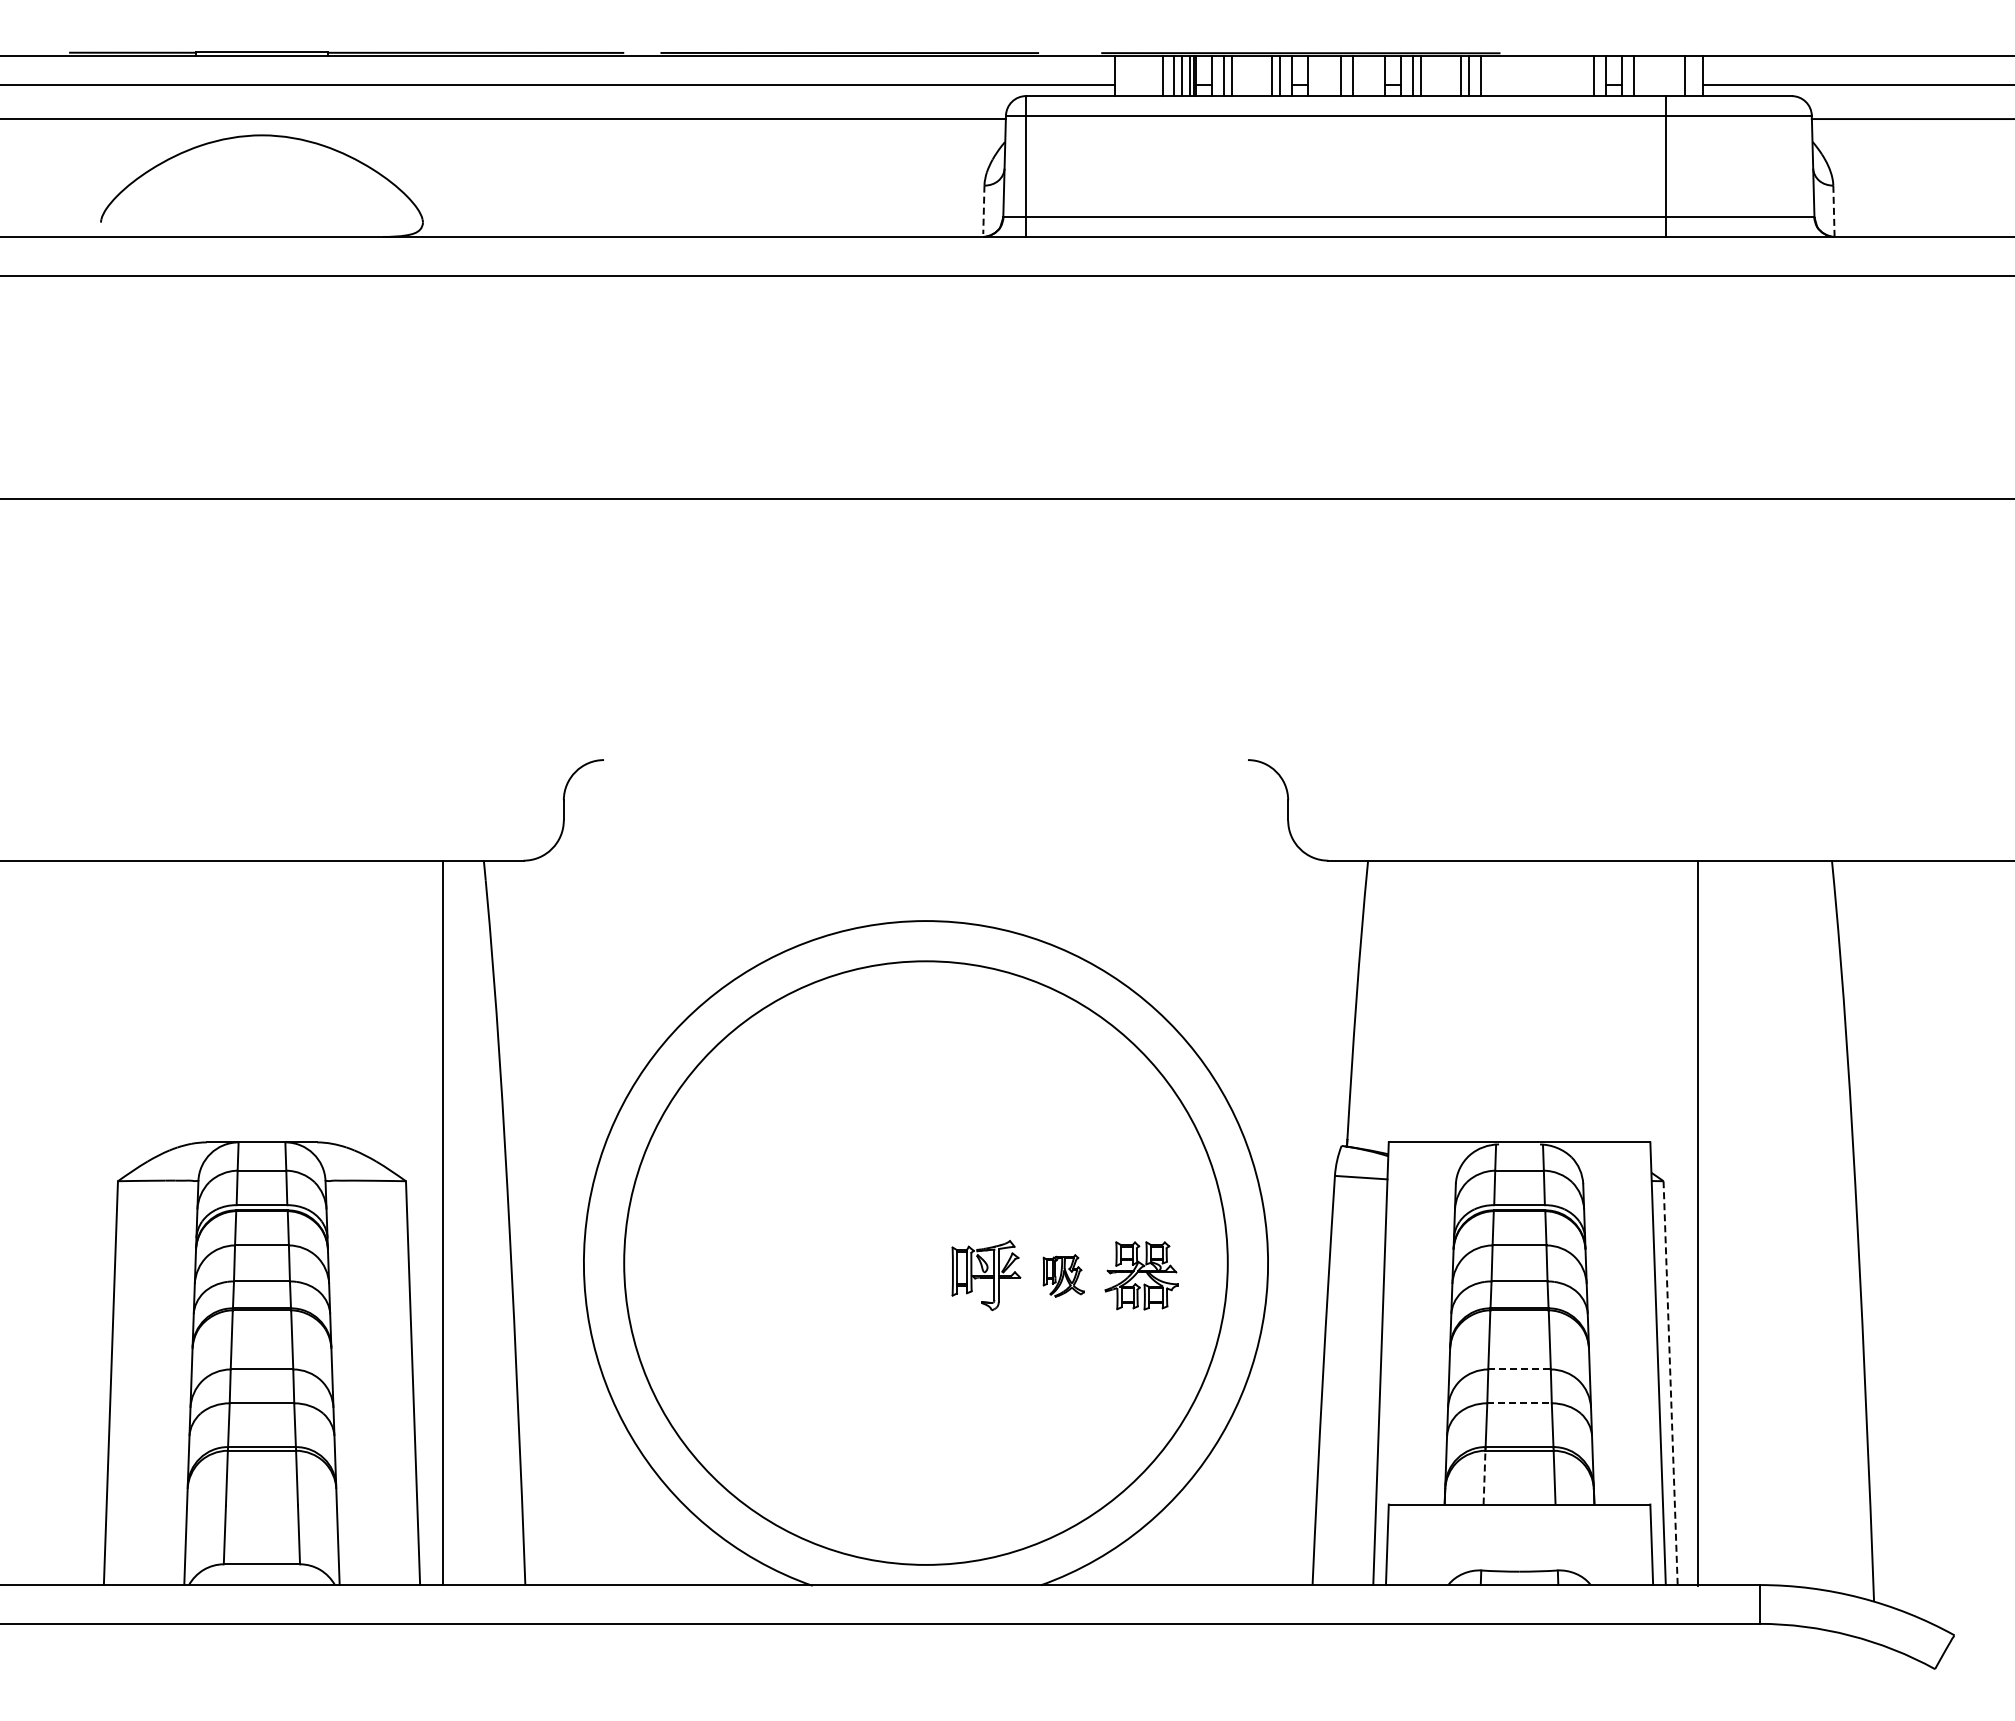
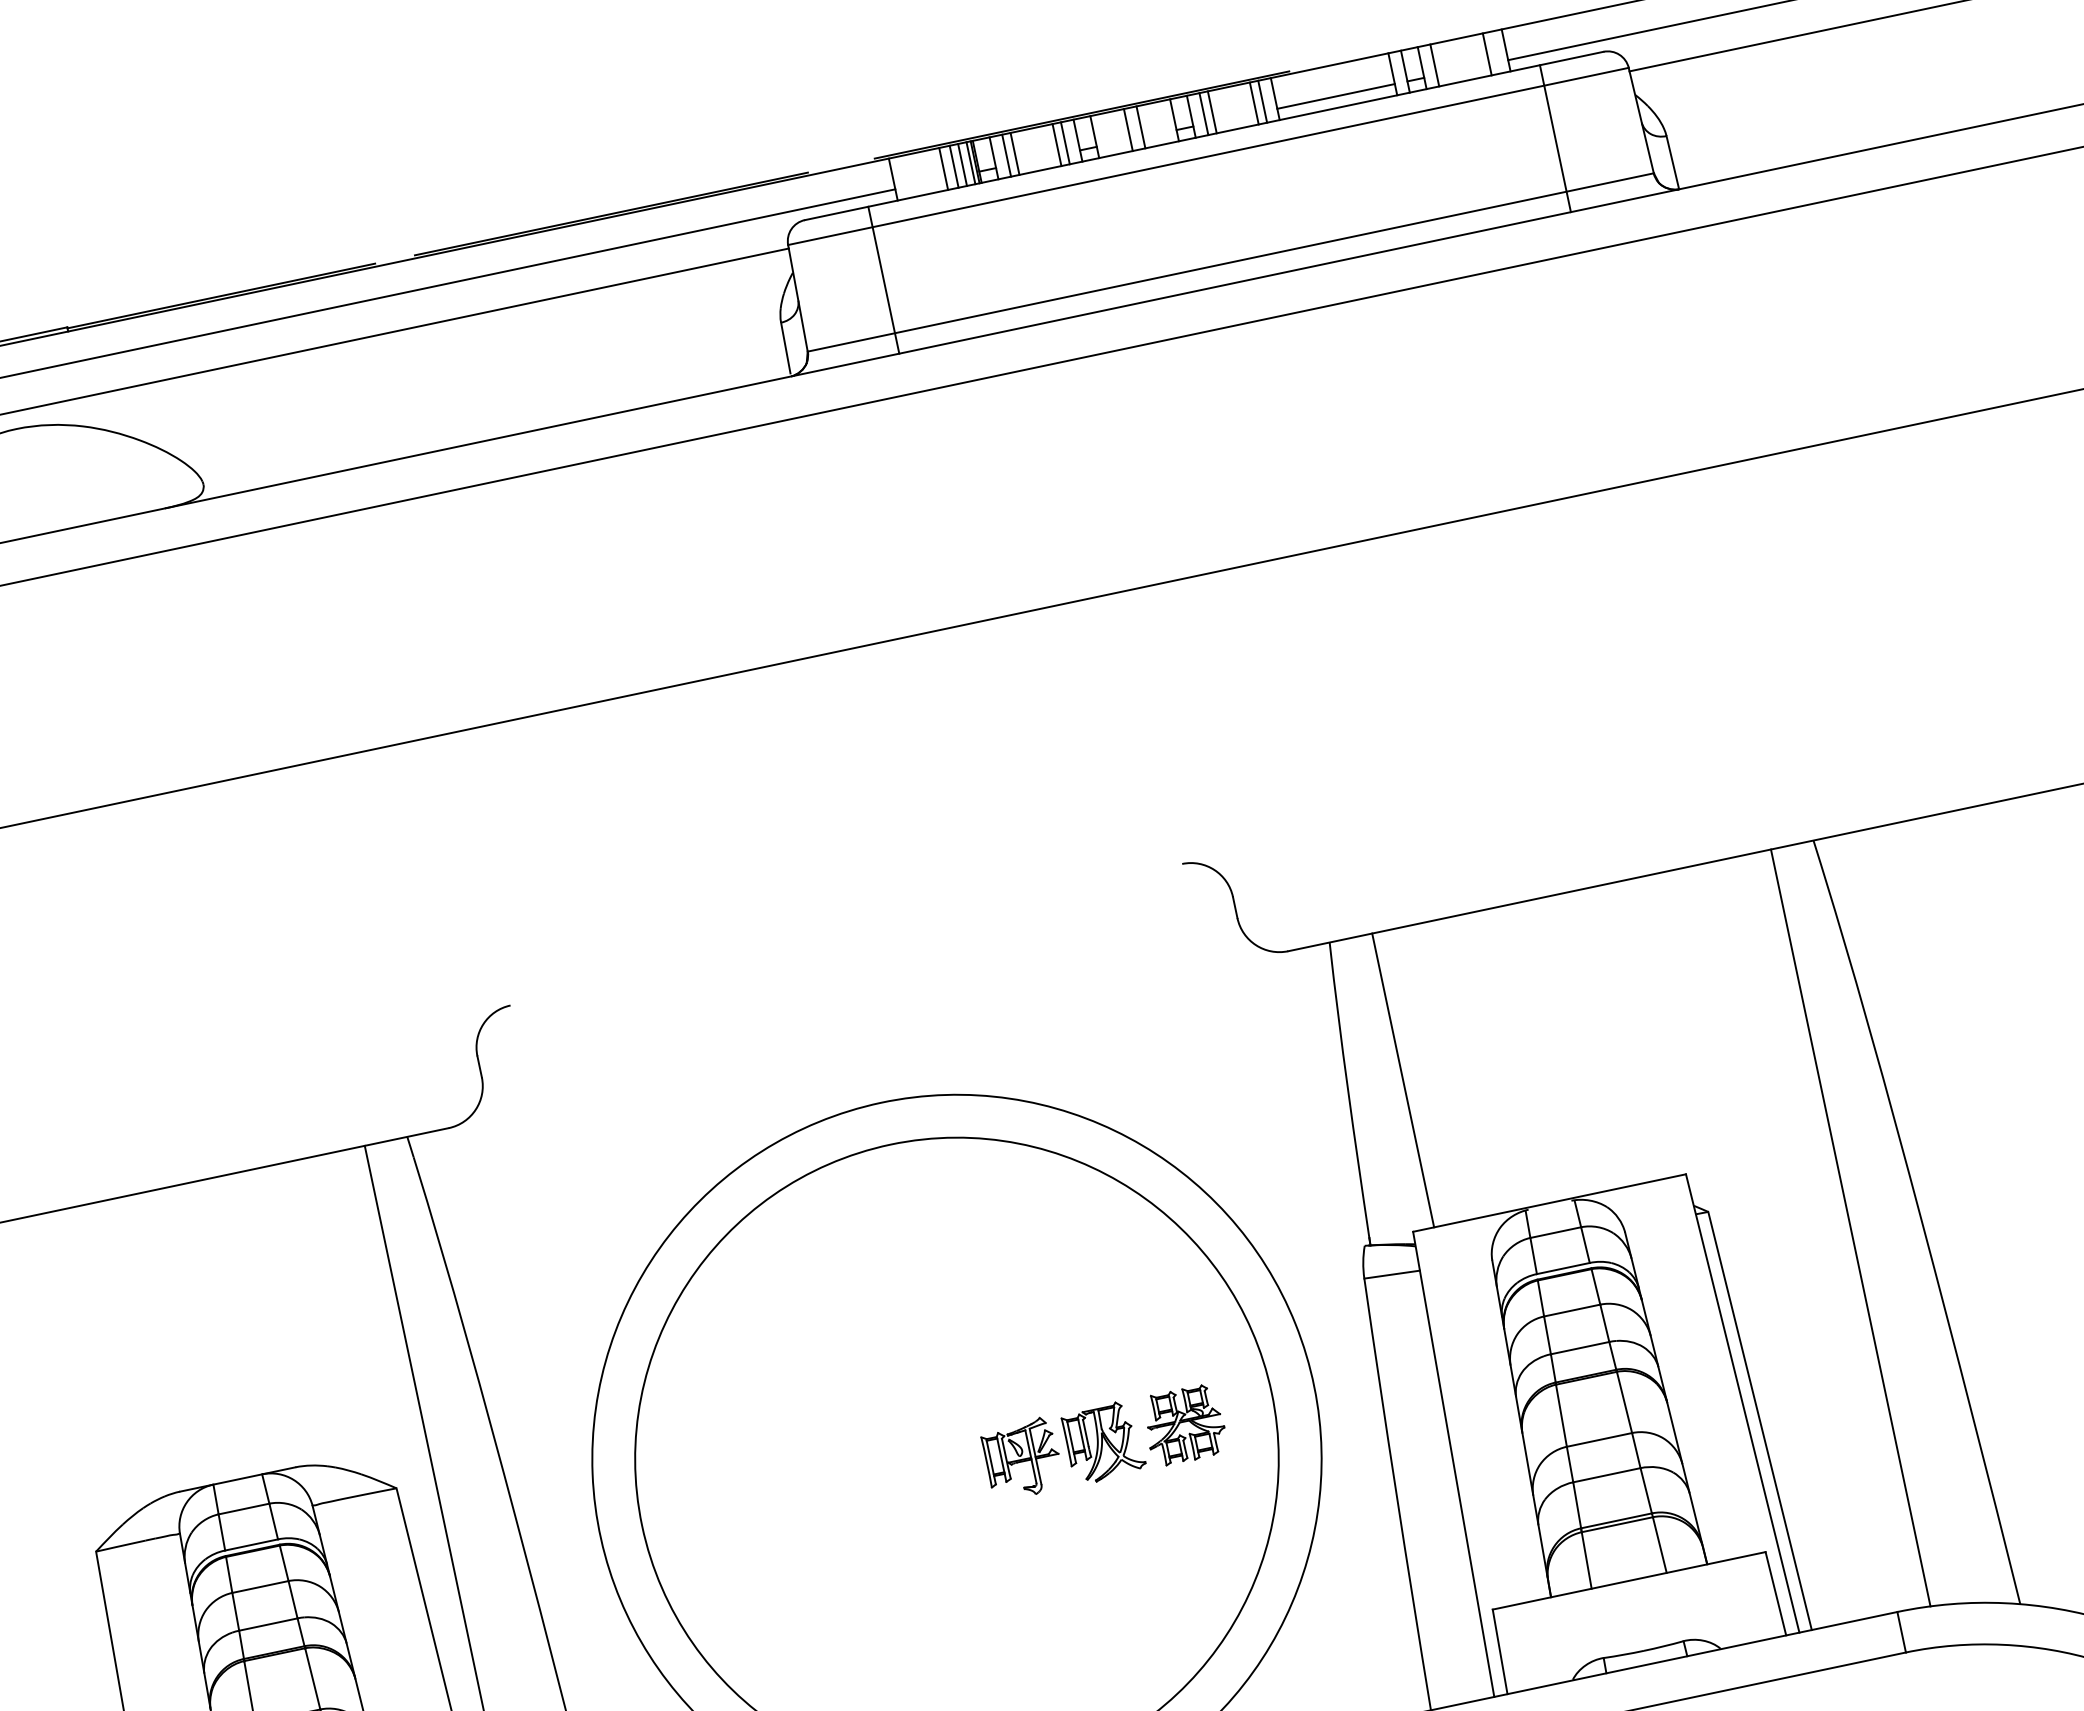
line: (1537, 85) -> (1335, 96), added
line: (1025, 166) -> (883, 280), moved
line: (1665, 166) -> (1555, 138), moved
line: (983, 210) -> (785, 348), dashed -> solid
line: (1833, 211) -> (1672, 163), dashed -> solid
line: (1408, 1001) -> (1402, 1080), added
line: (1698, 1223) -> (1851, 1227), moved
part: (1064, 1275) -> (1104, 1441), size x1.67
line: (1520, 1369) -> (1600, 1439), dashed -> solid
line: (1670, 1383) -> (1760, 1421), dashed -> solid
line: (1520, 1403) -> (1607, 1475), dashed -> solid
line: (1484, 1477) -> (1586, 1560), dashed -> solid

